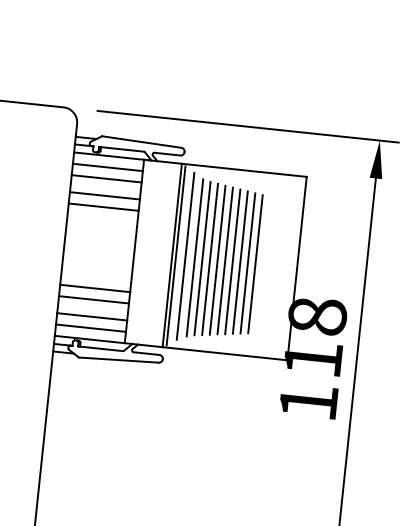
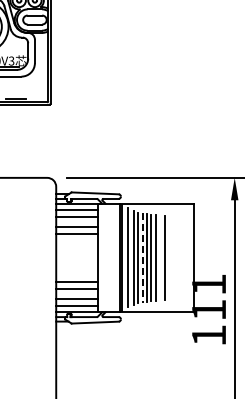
line: (210, 258) -> (142, 257), solid -> dashed
line: (240, 261) -> (160, 257), removed
line: (255, 263) -> (169, 257), removed
text: (316, 315) -> (208, 284), 118 -> 111

